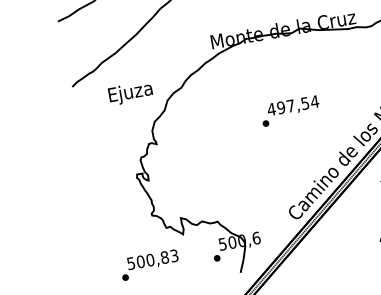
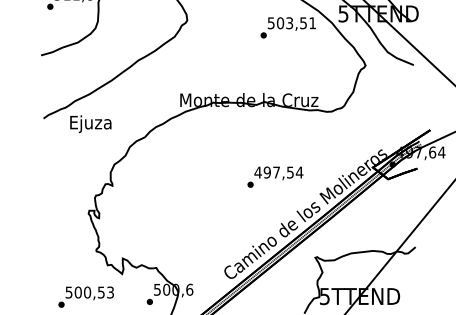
text: (130, 93) -> (90, 124), moved
text: (290, 110) -> (275, 176), moved
text: (163, 257) -> (100, 292), 500,83 -> 500,53

